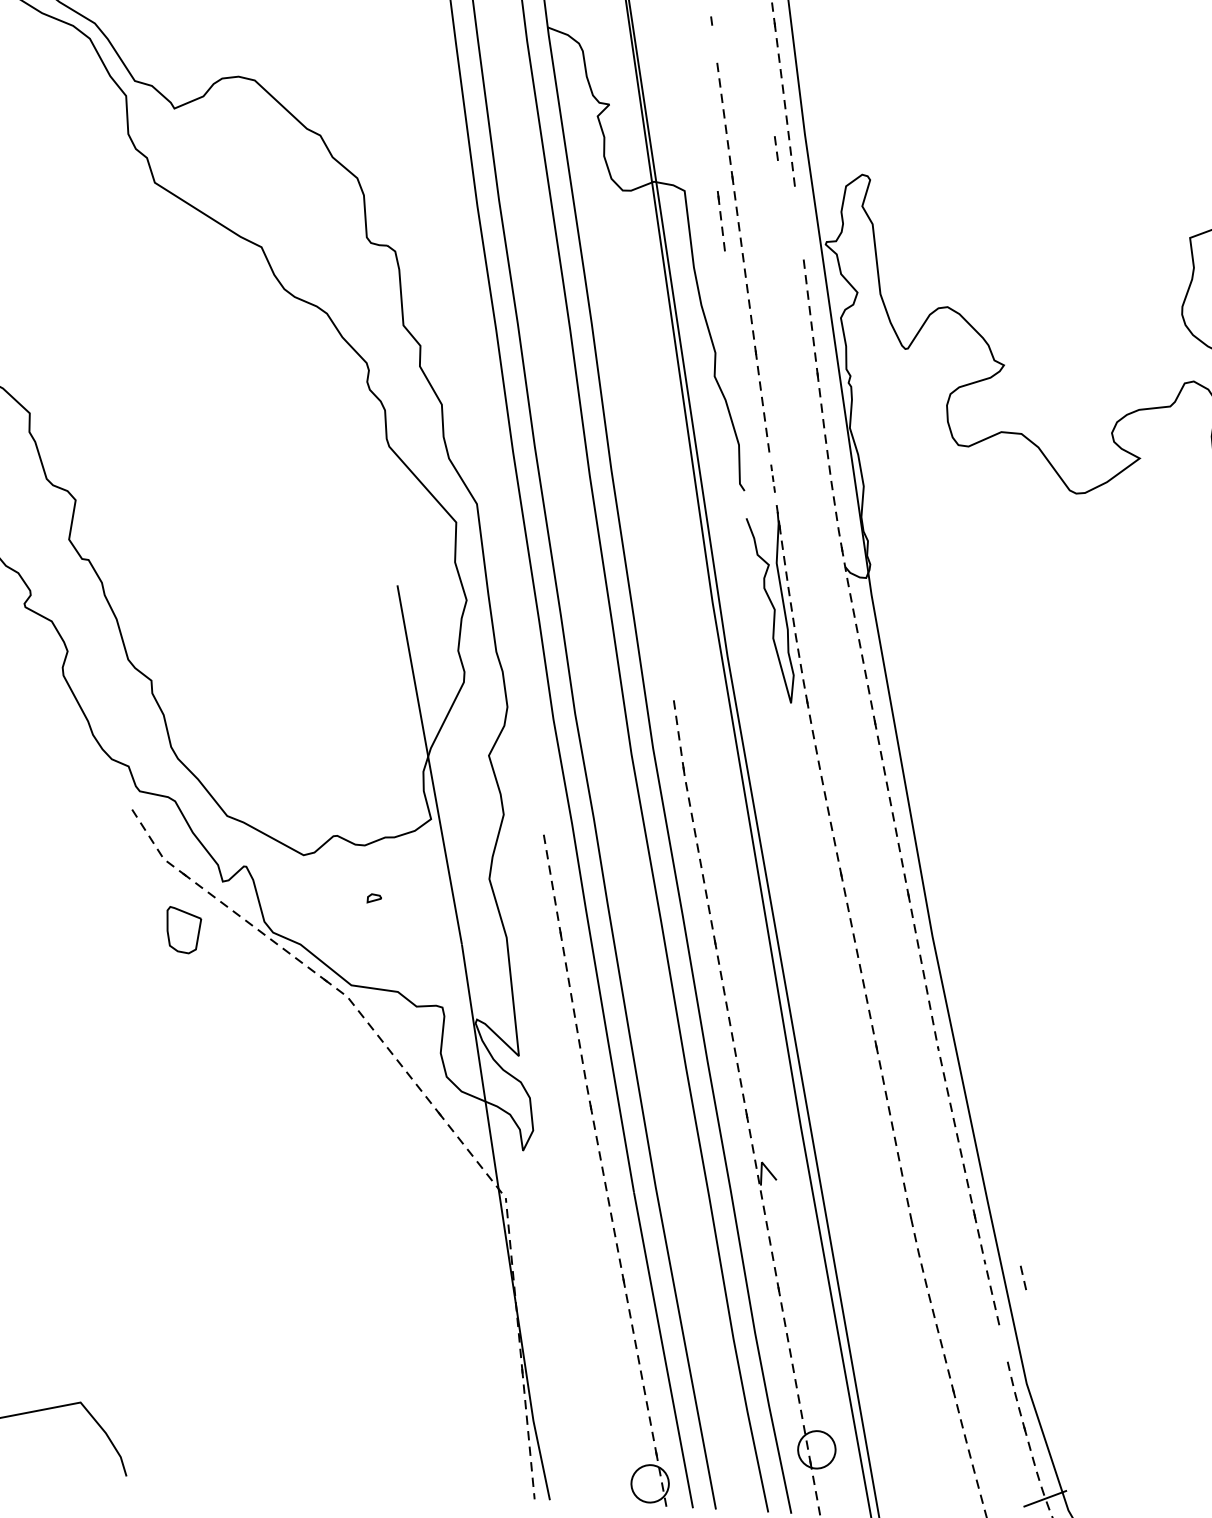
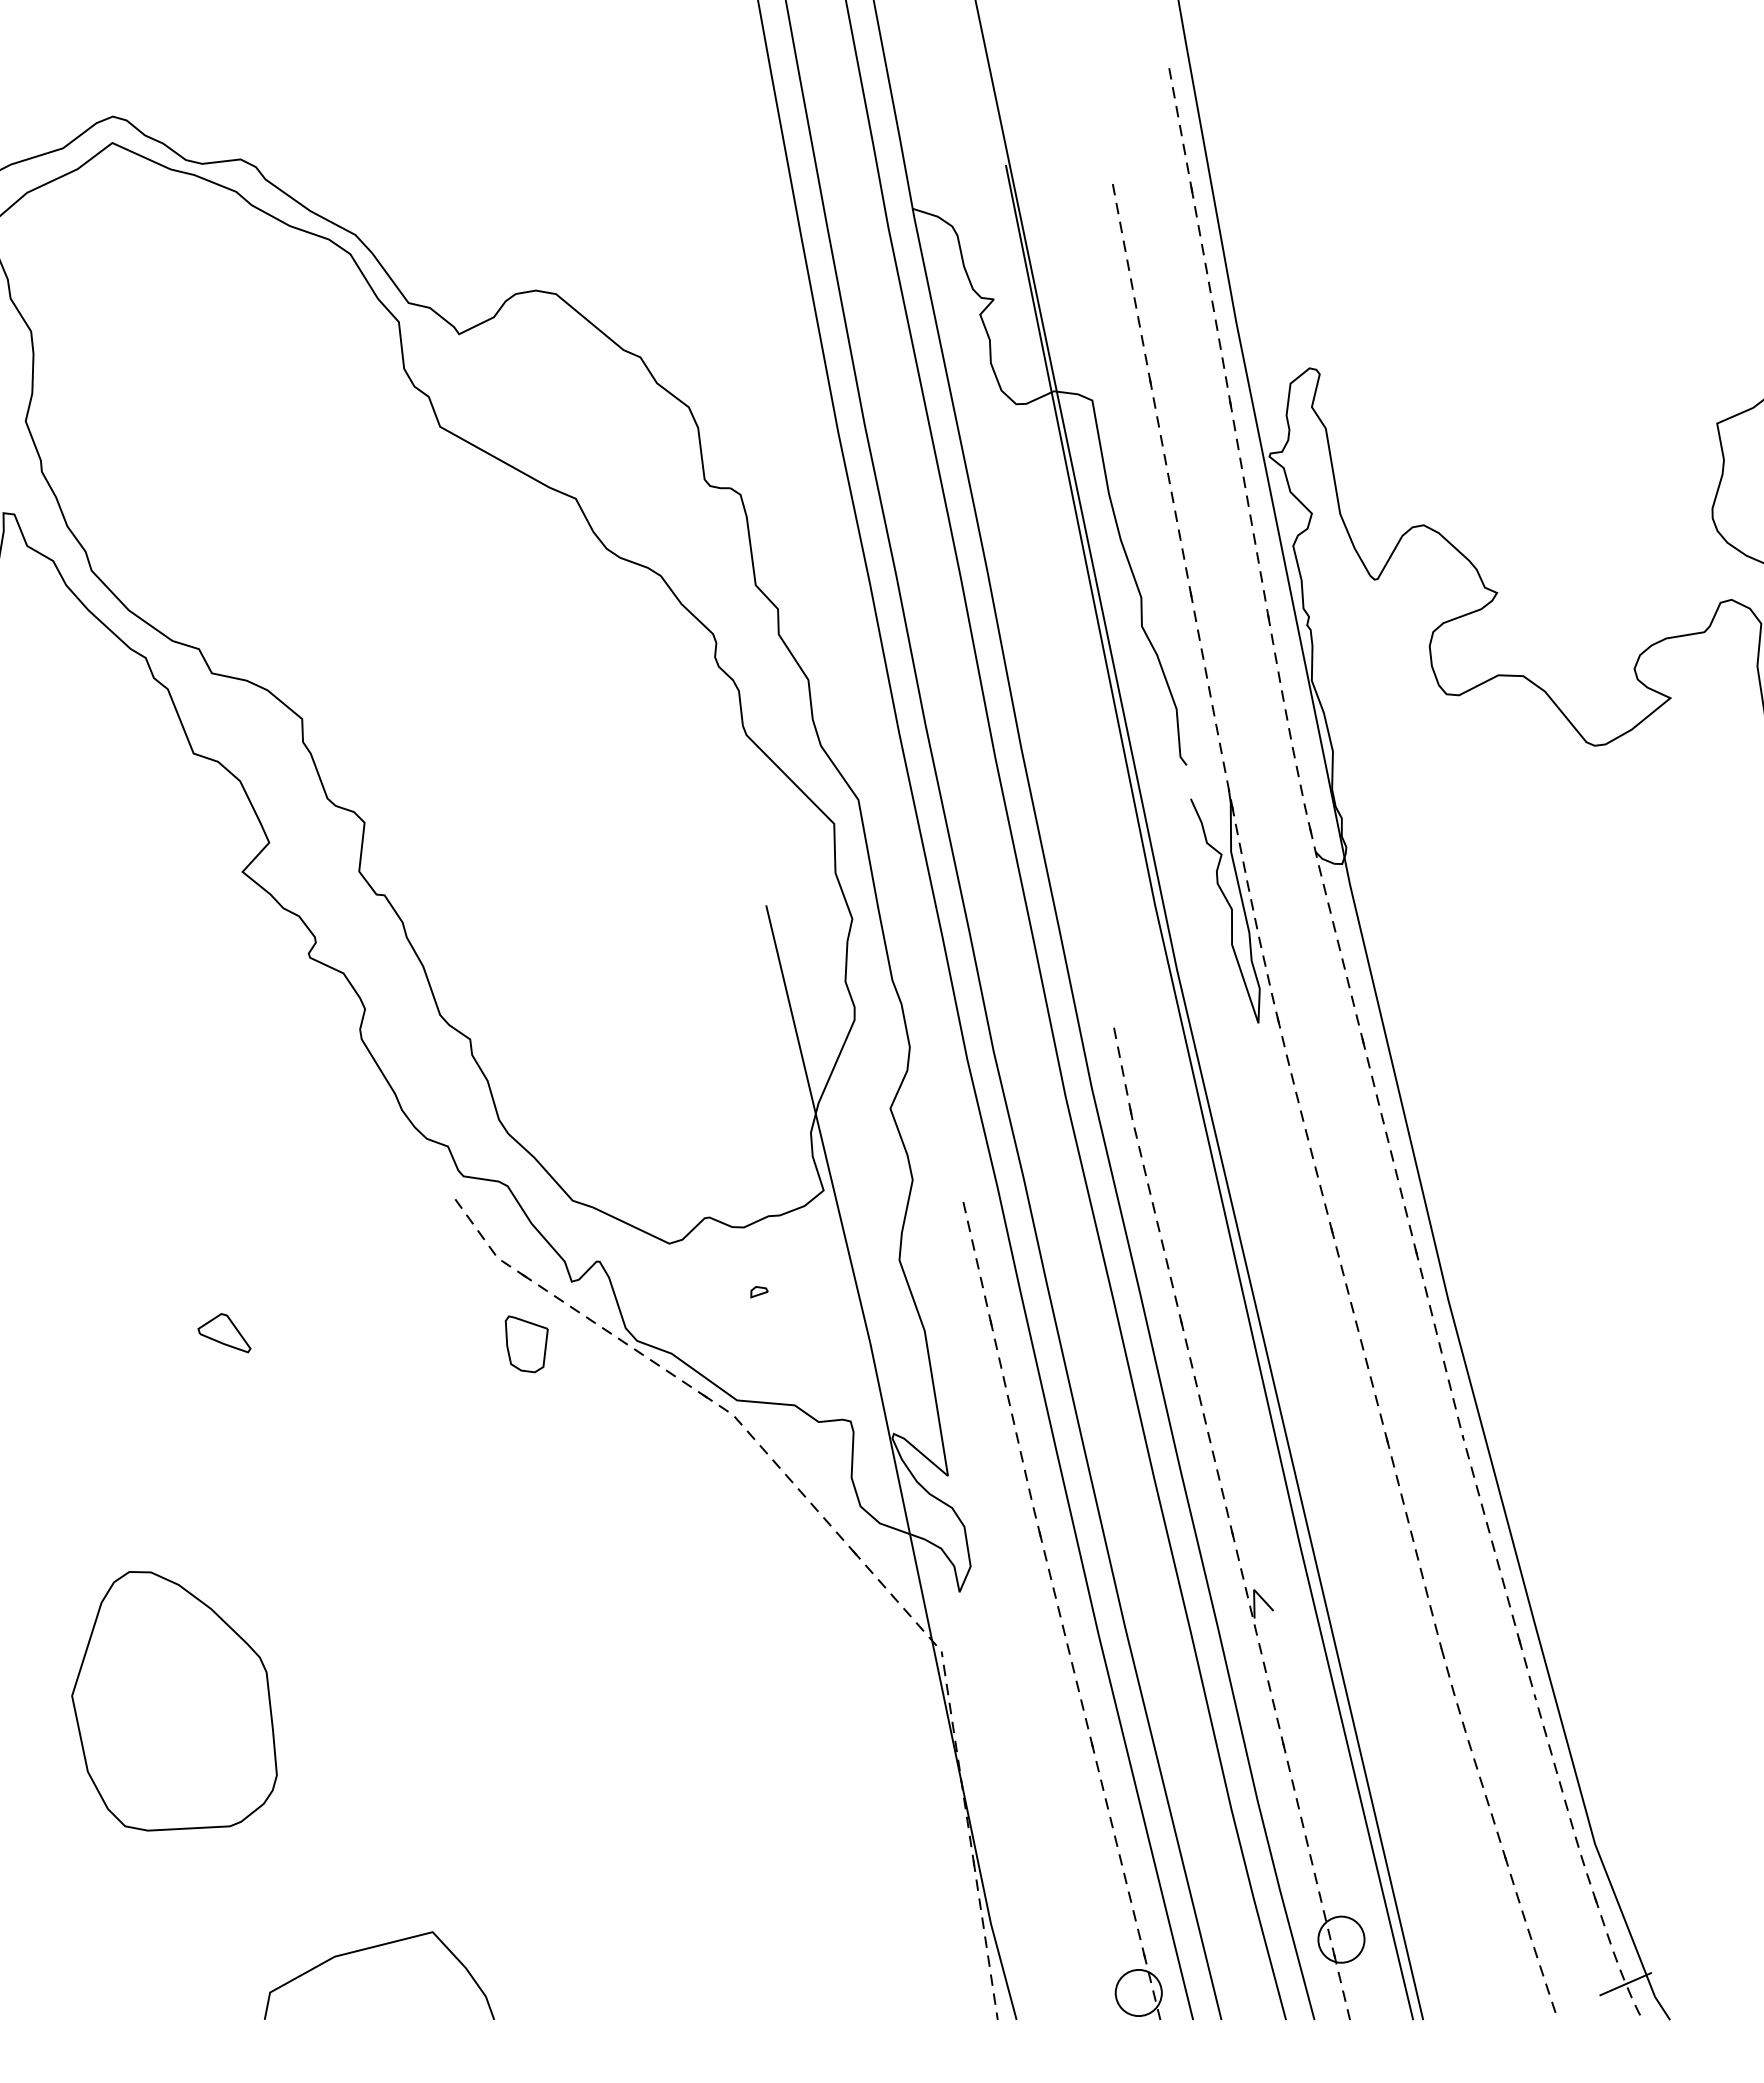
part: (775, 148) -> (1118, 218), moved
part: (721, 221) -> (1235, 432), moved
part: (772, 478) -> (1220, 747), size x1.43
part: (1023, 1277) -> (1563, 1795), moved

